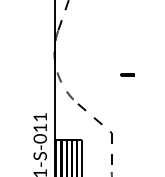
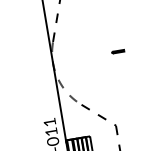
part: (127, 74) -> (118, 51), moved

